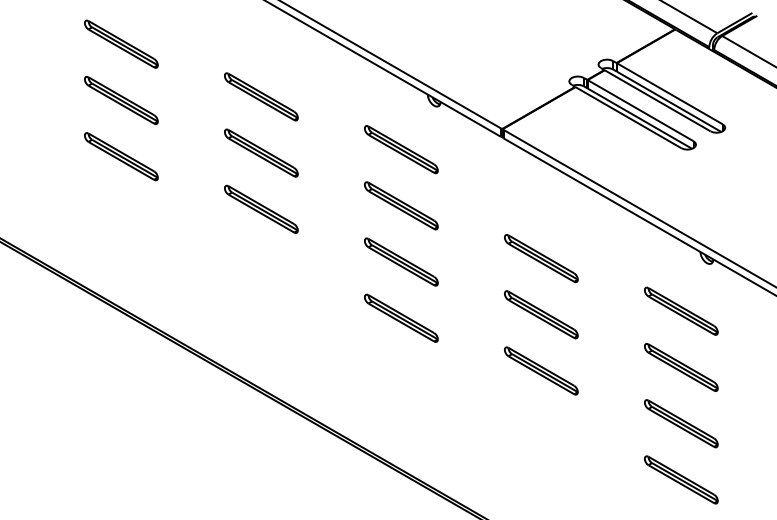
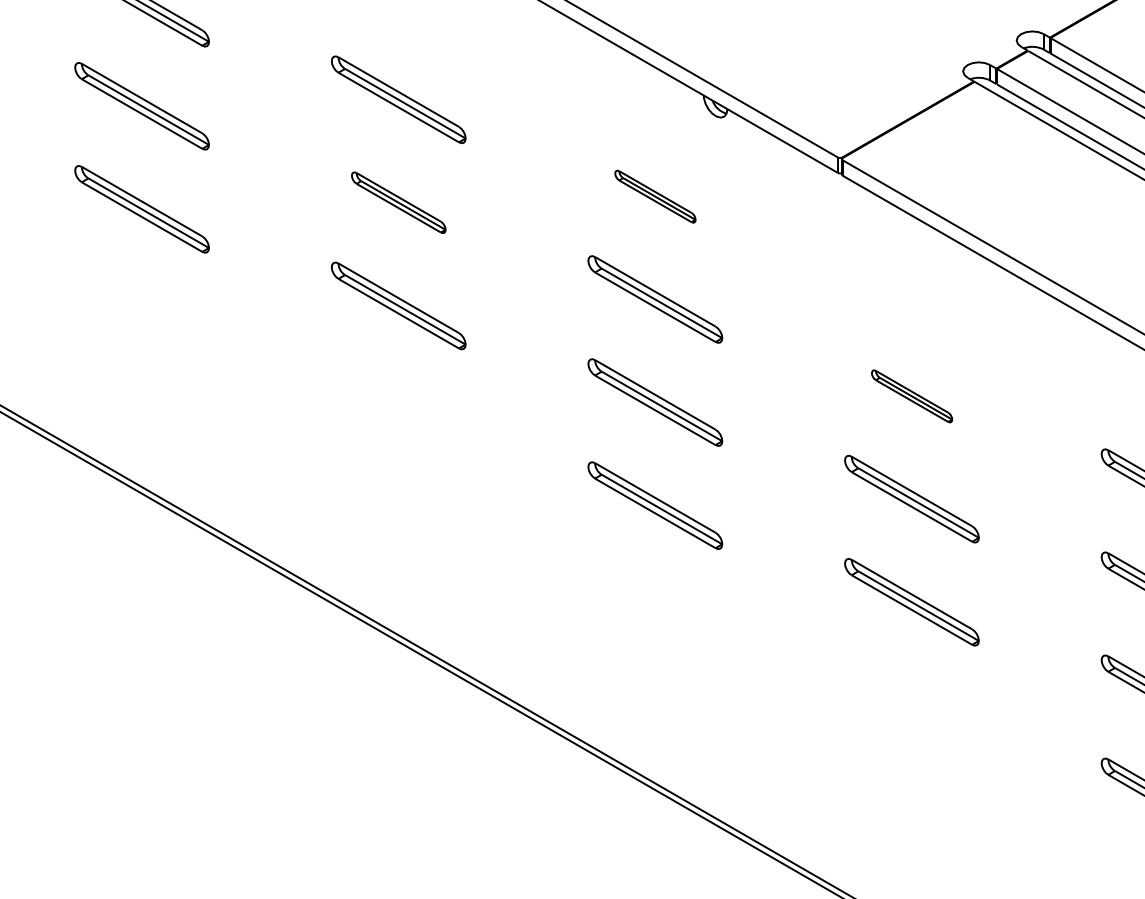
part: (401, 149) -> (655, 196), size x0.6
part: (261, 152) -> (398, 201), size x0.7
part: (541, 258) -> (912, 395), size x0.6

